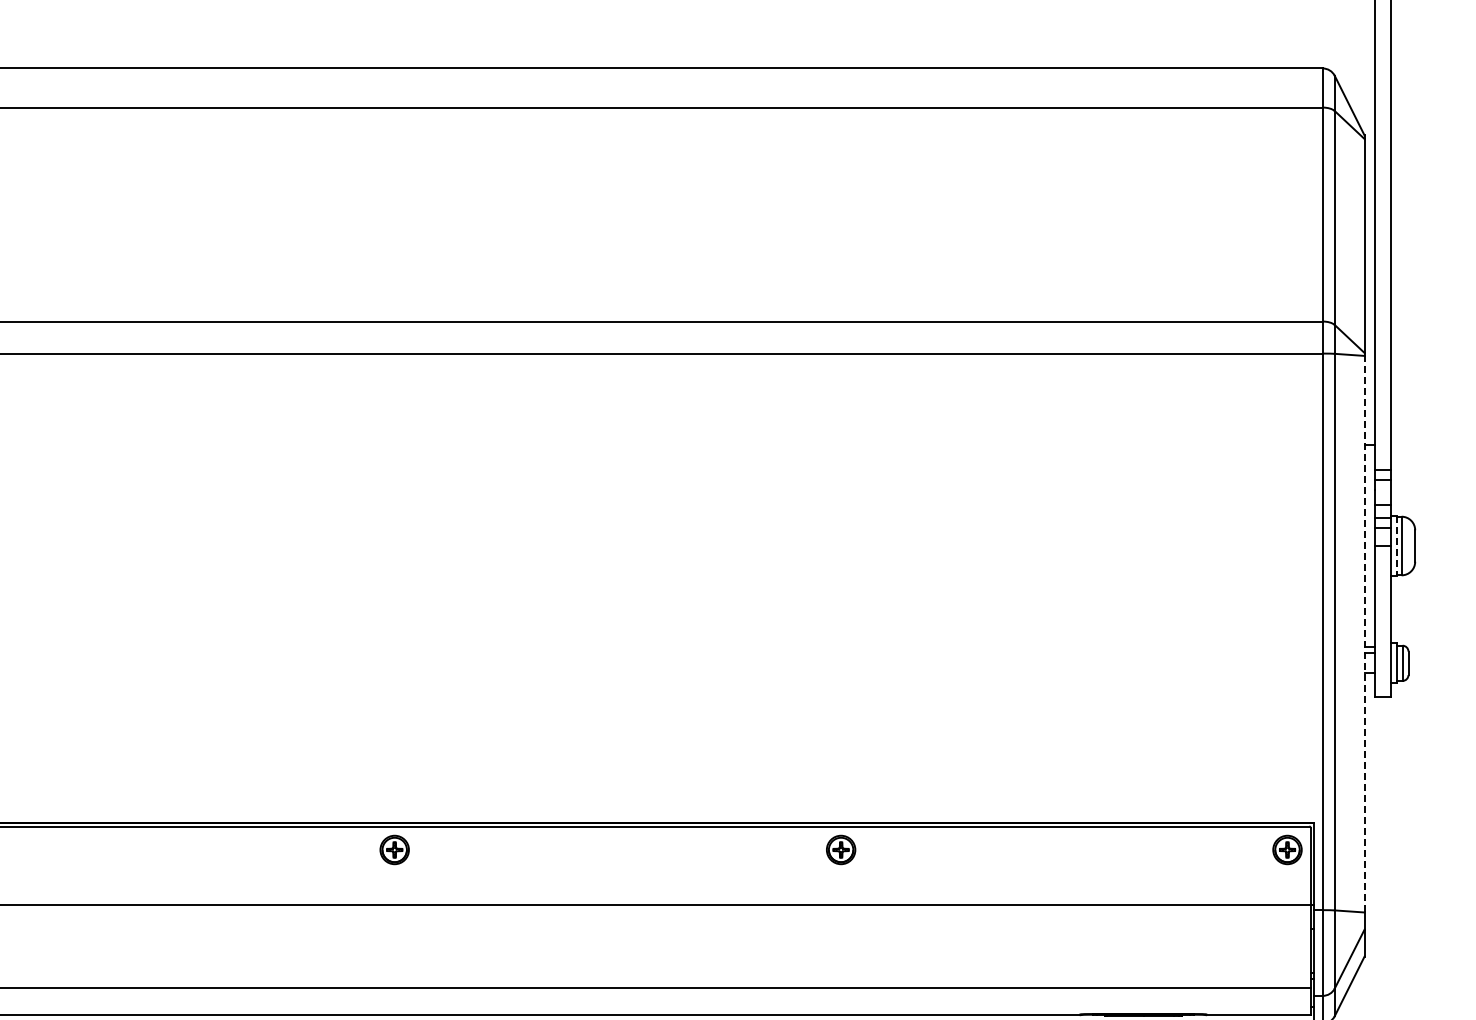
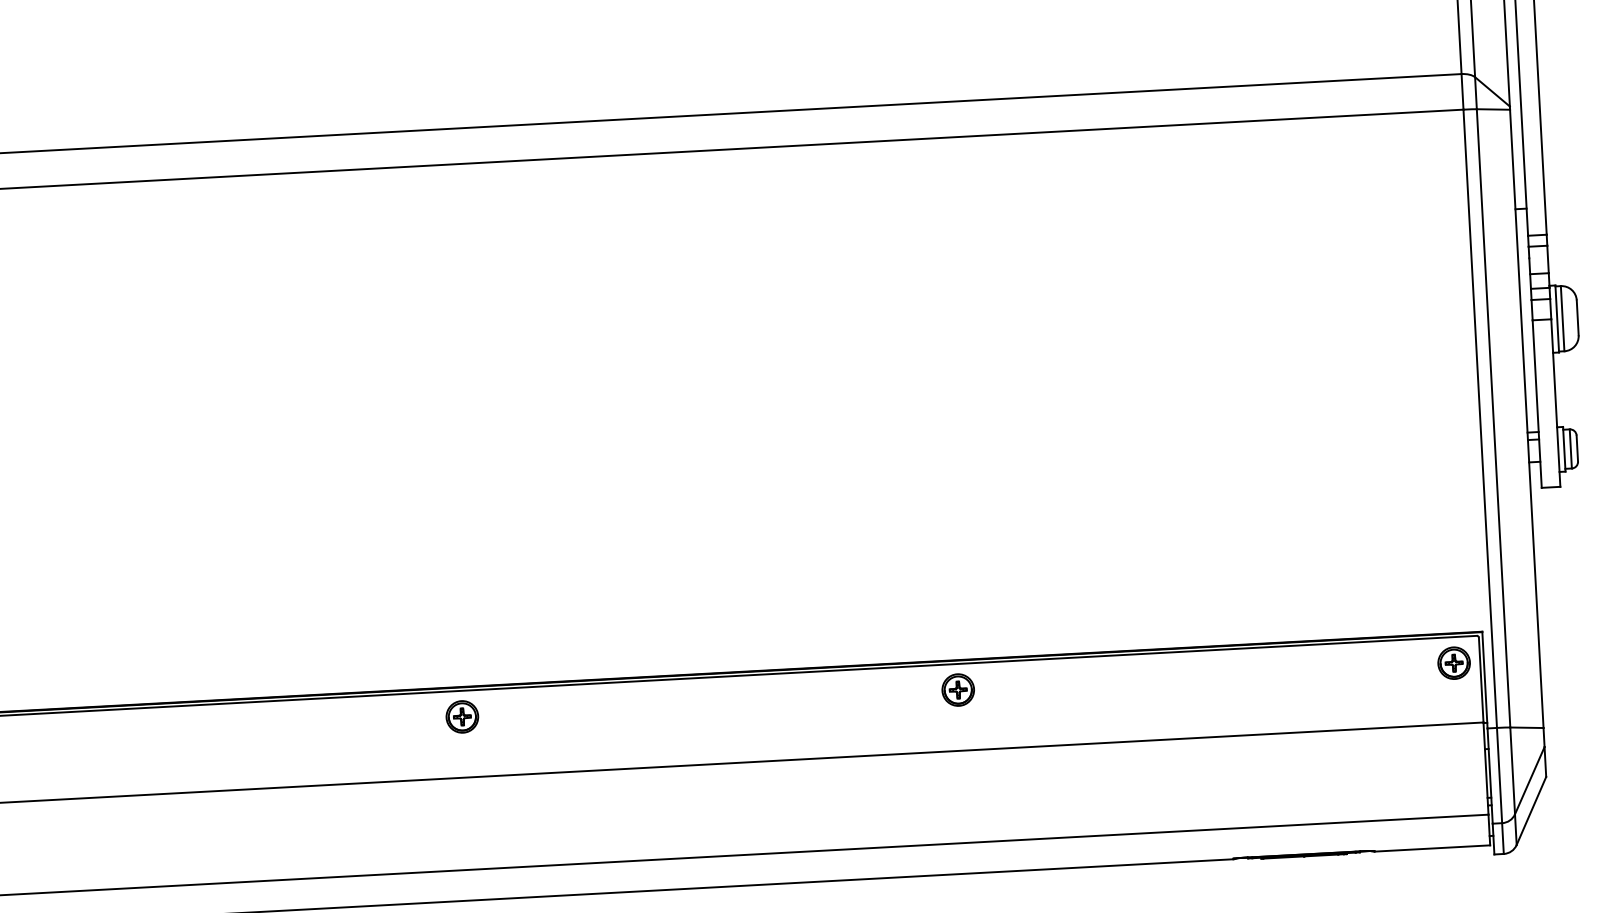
line: (1396, 546) -> (1556, 319), dashed -> solid
line: (1364, 633) -> (1526, 418), dashed -> solid

